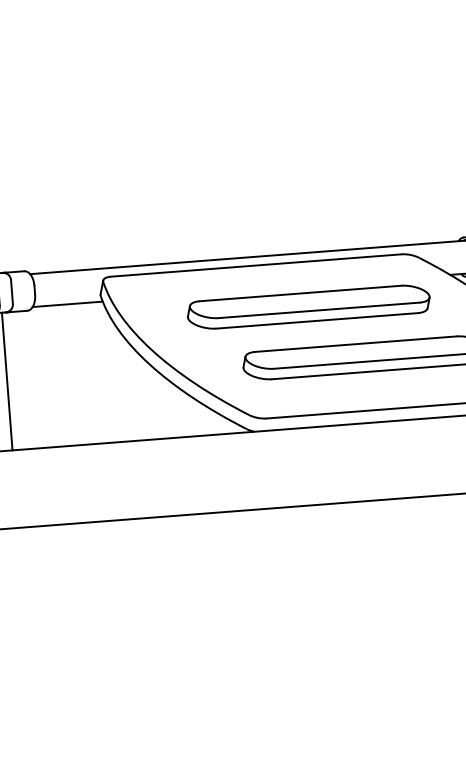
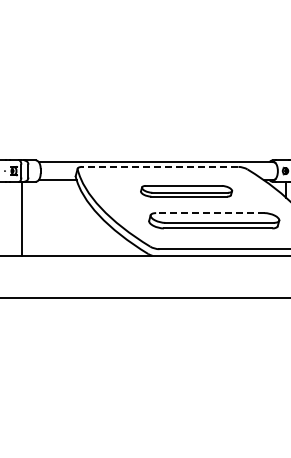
line: (254, 264) -> (159, 166), solid -> dashed
part: (308, 305) -> (186, 190), size x0.7
line: (354, 344) -> (209, 213), solid -> dashed

